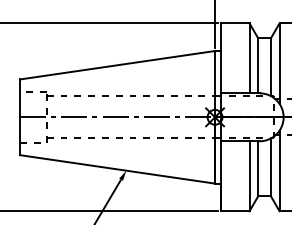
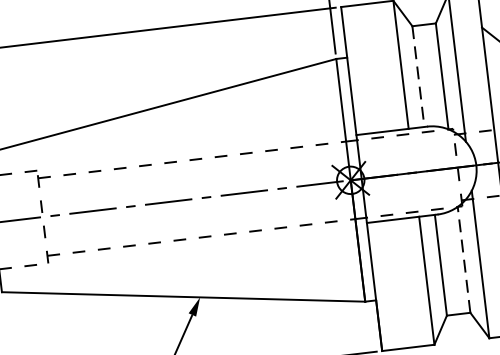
line: (258, 65) -> (418, 76), solid -> dashed
line: (270, 167) -> (463, 260), solid -> dashed

